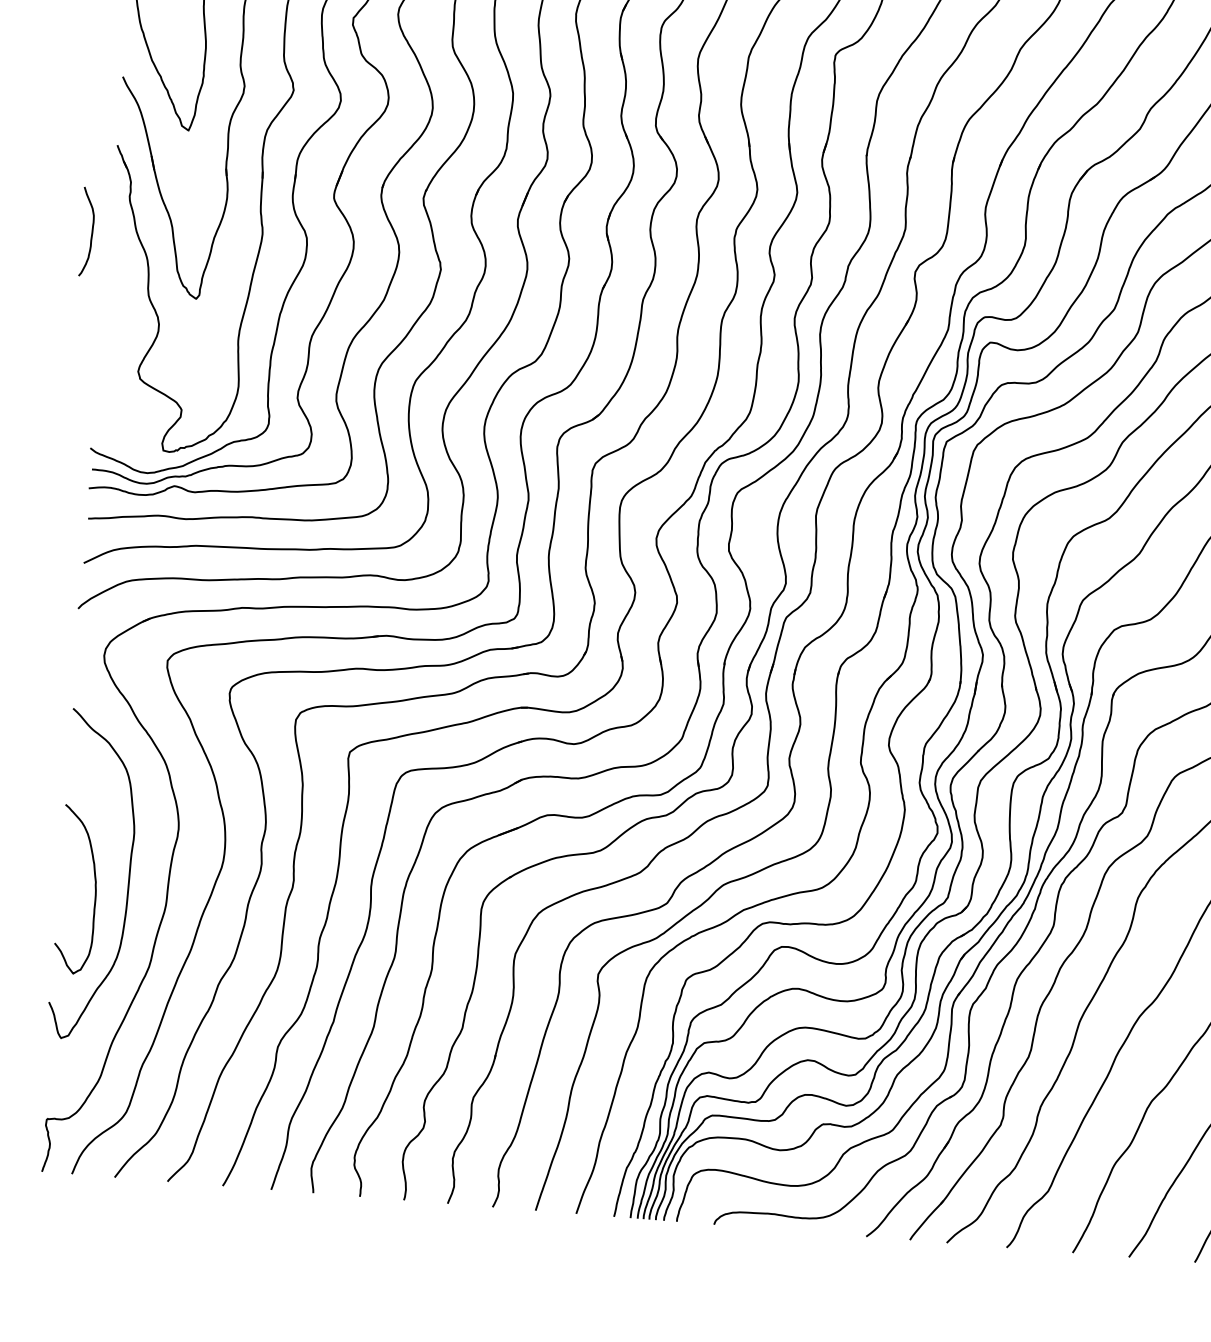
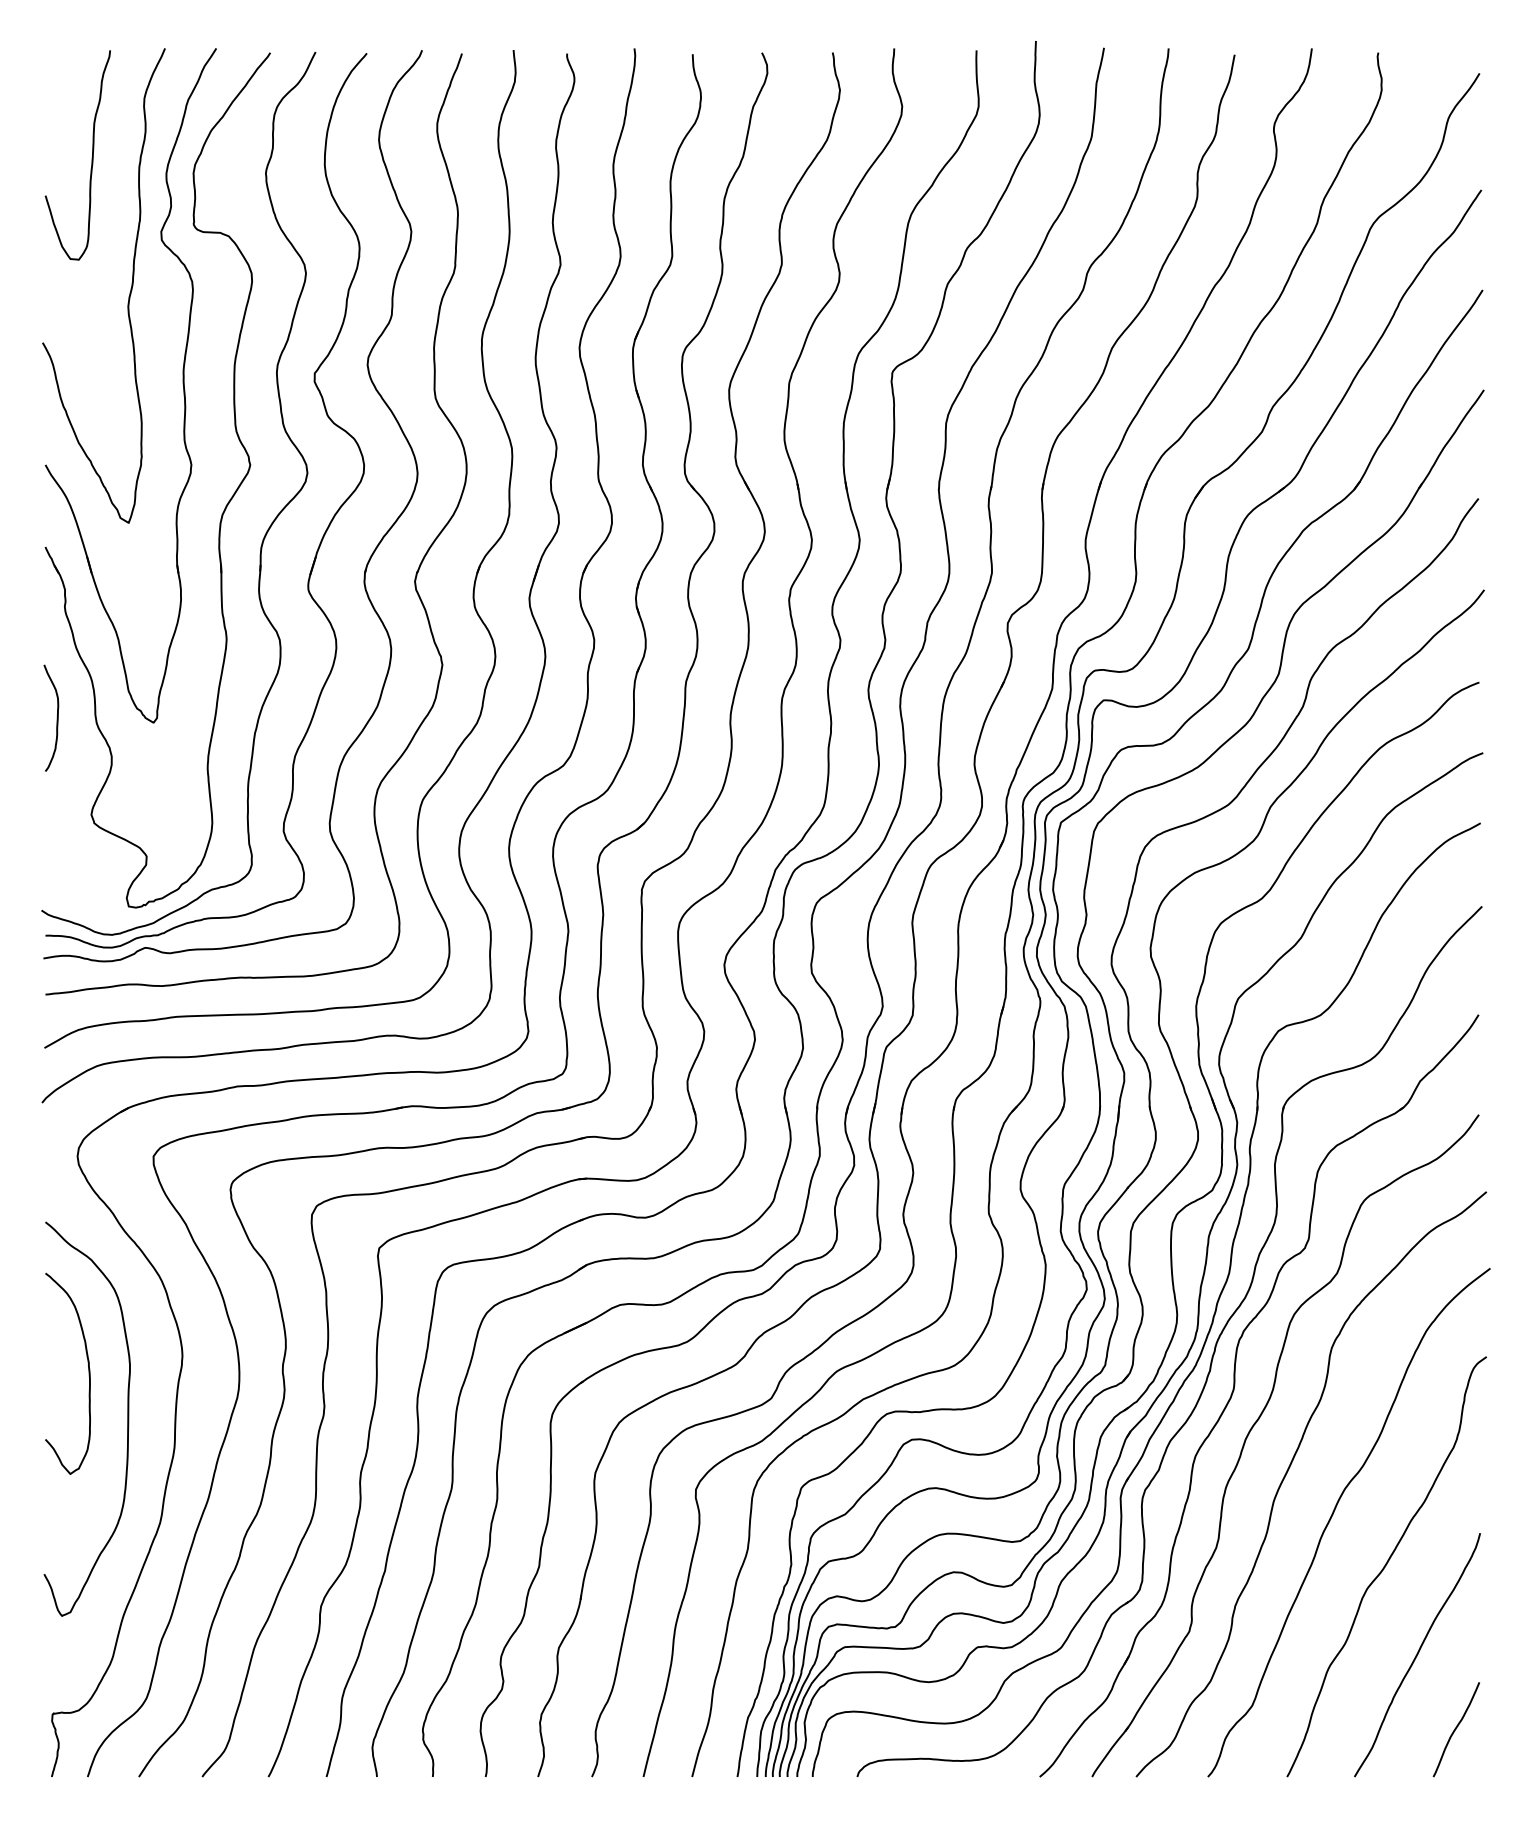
curve: (91, 231) -> (56, 717), moved
curve: (94, 890) -> (88, 1373), moved

